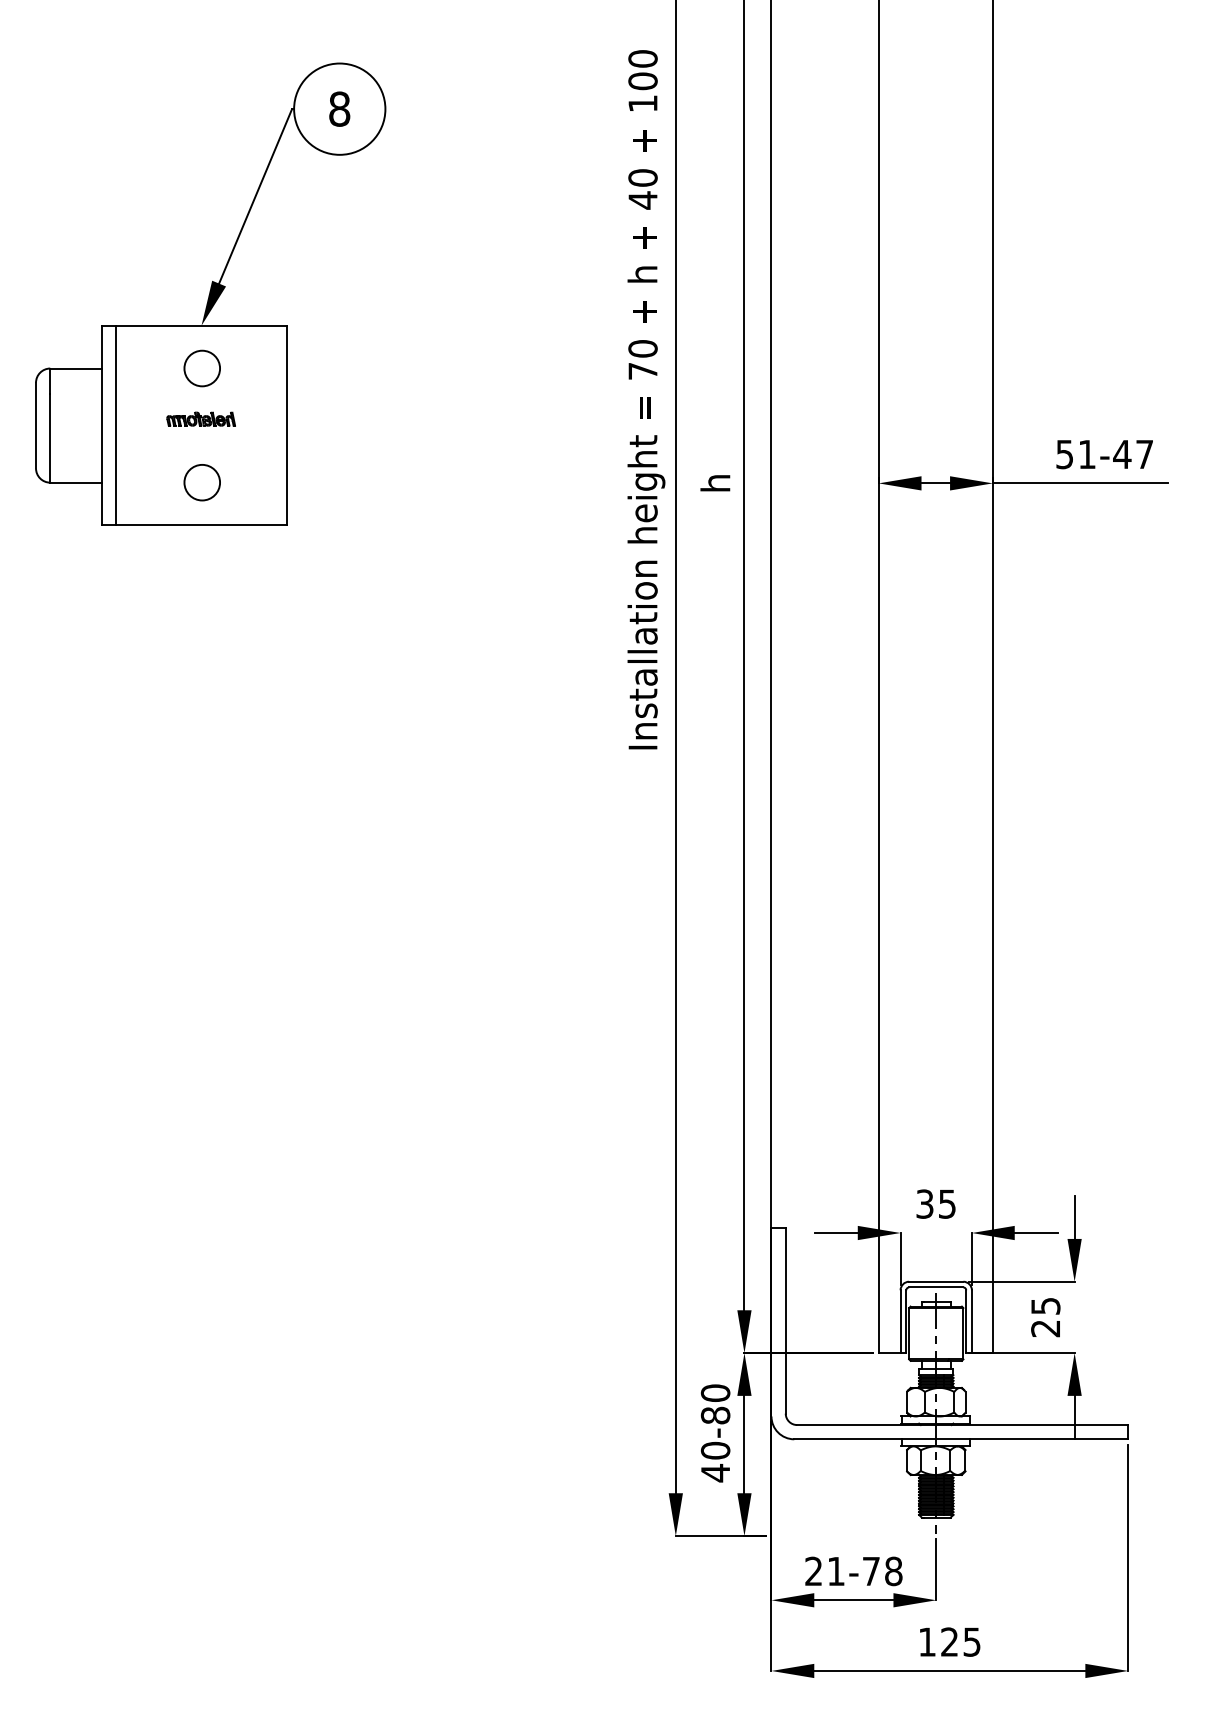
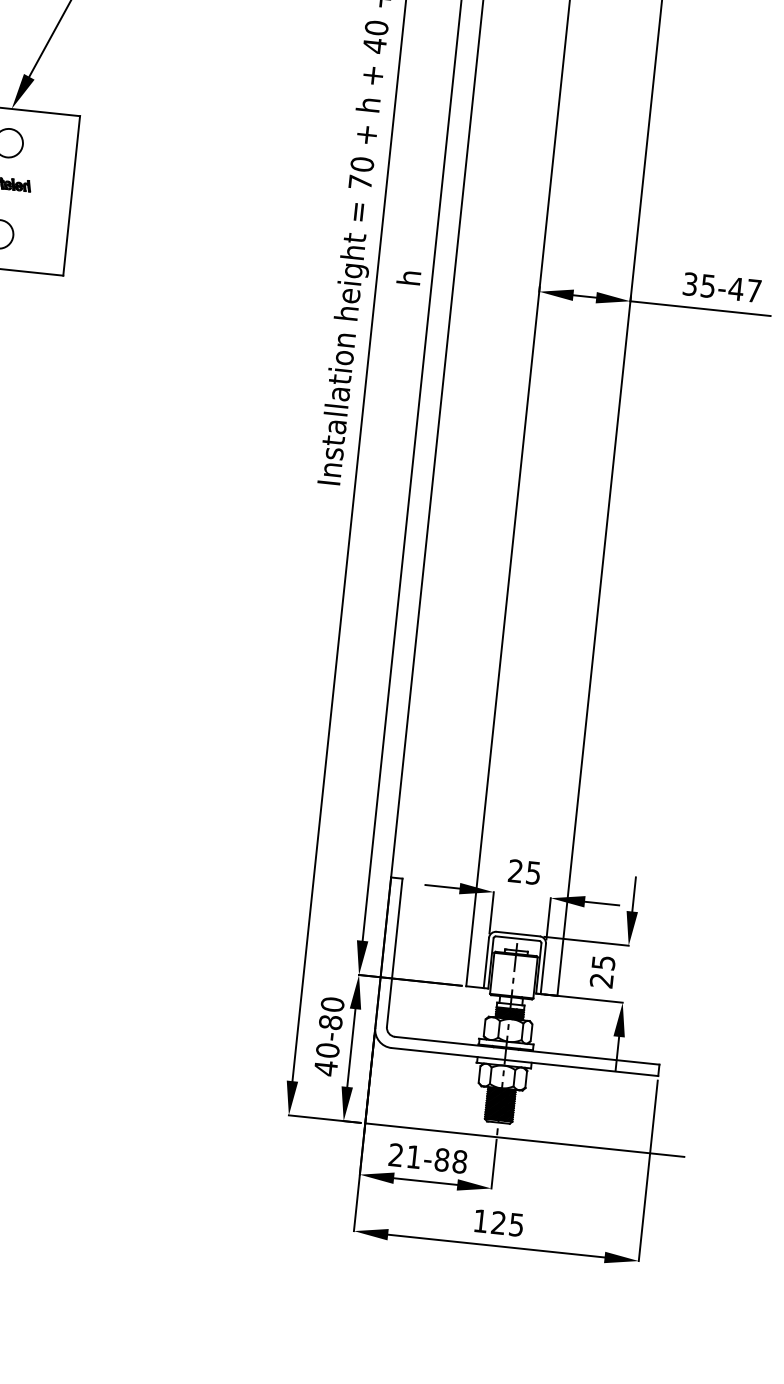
text: (1076, 454) -> (699, 285), 51-47 -> 35-47
text: (924, 1203) -> (515, 870), 35 -> 25
line: (970, 1536) -> (524, 1140), added
text: (871, 1571) -> (442, 1160), 21-78 -> 21-88

